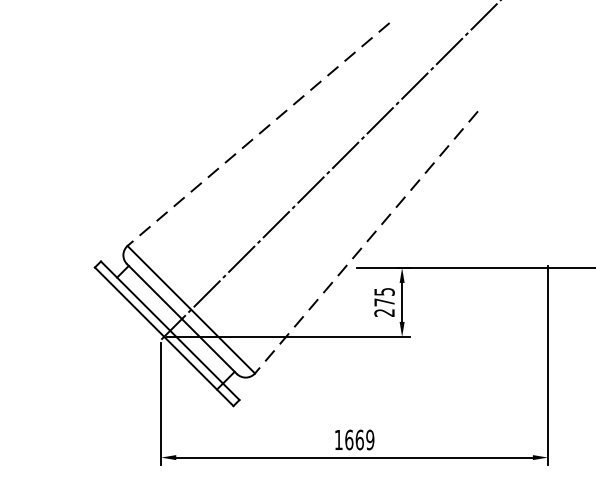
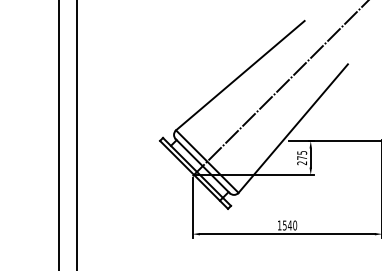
line: (256, 136) -> (239, 76), dashed -> solid
line: (366, 242) -> (293, 128), dashed -> solid
text: (358, 439) -> (289, 225), 1669 -> 1540

